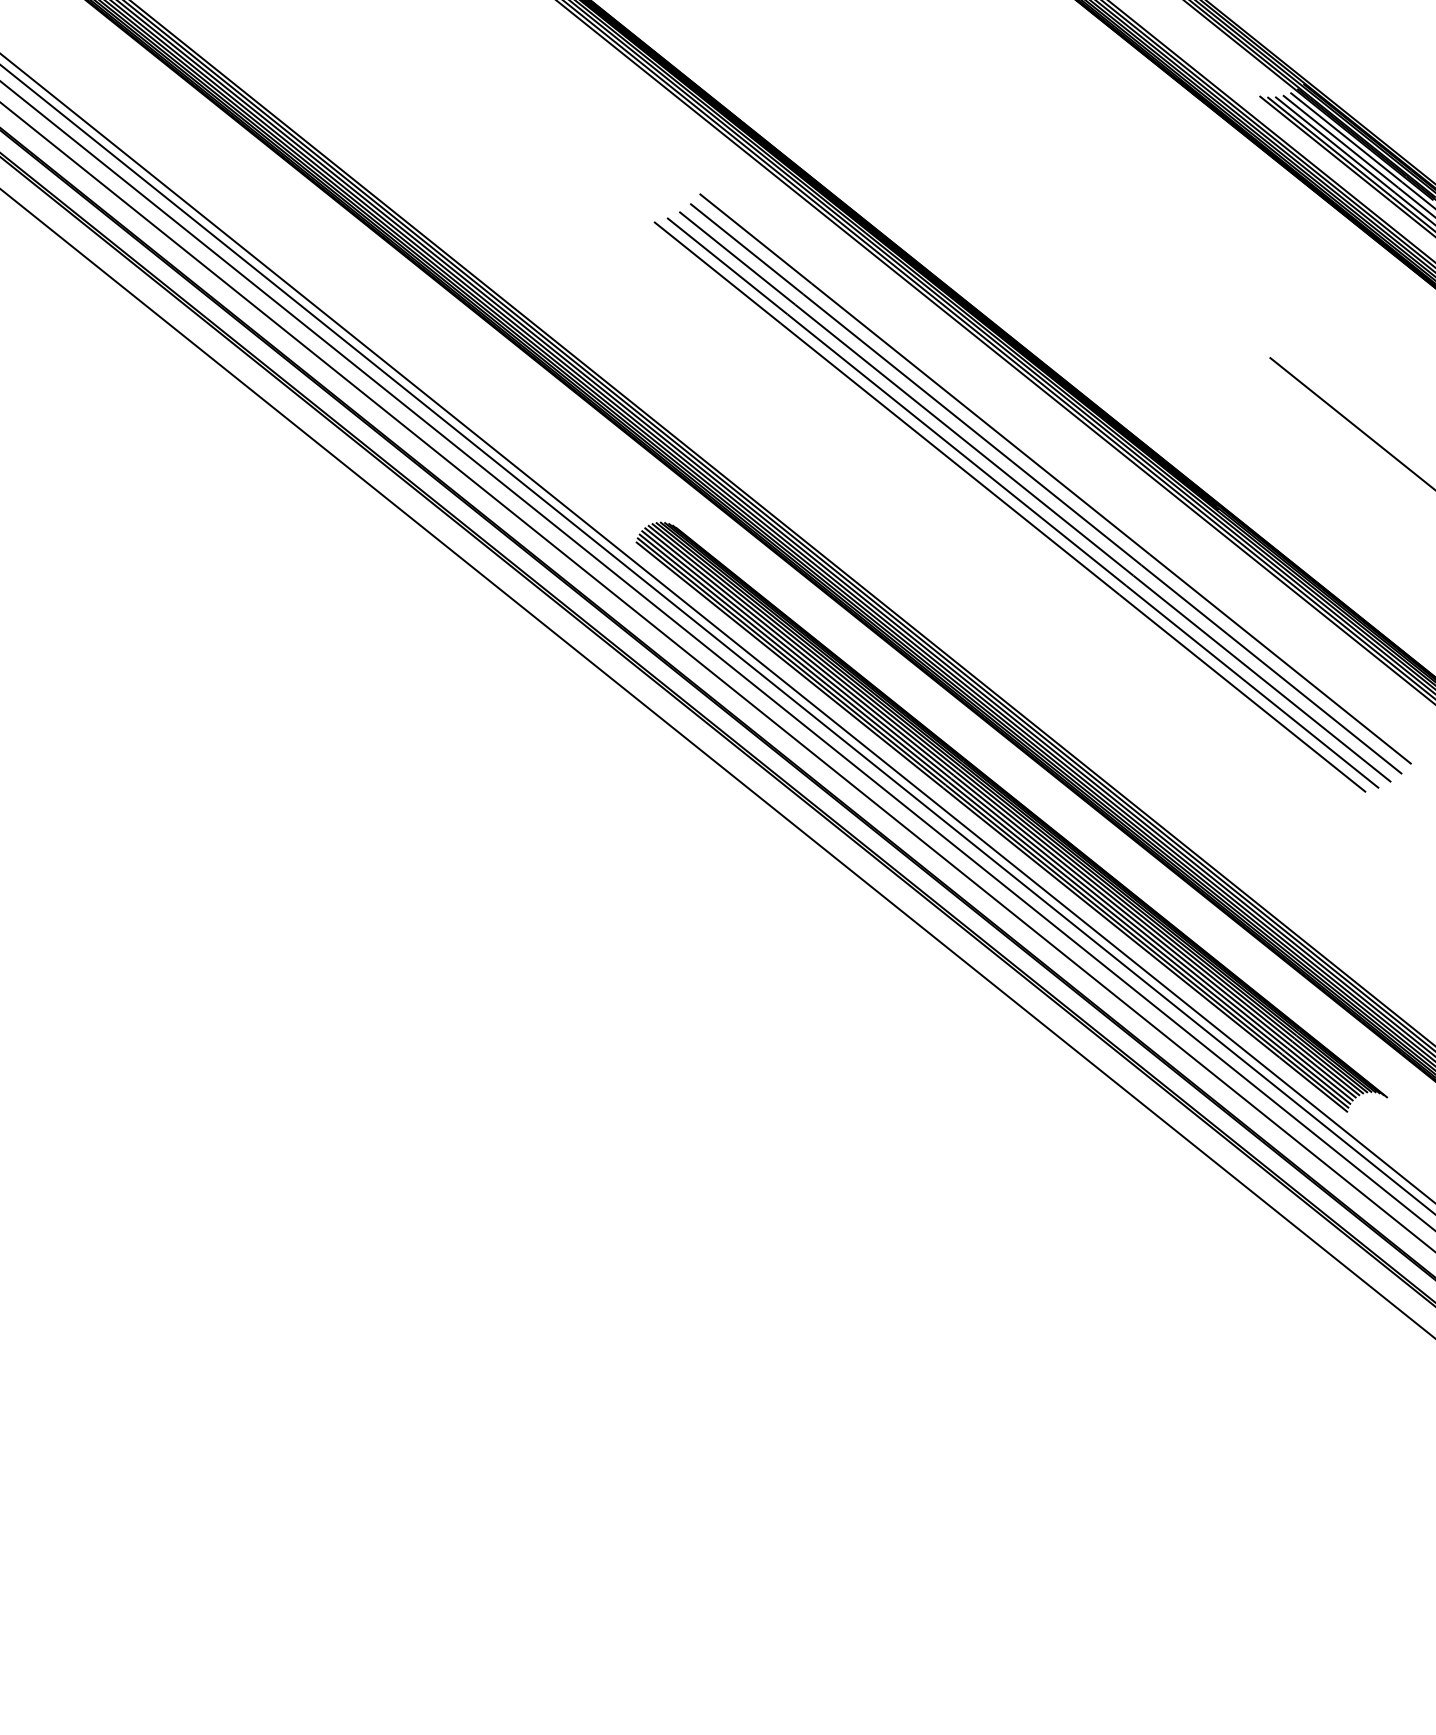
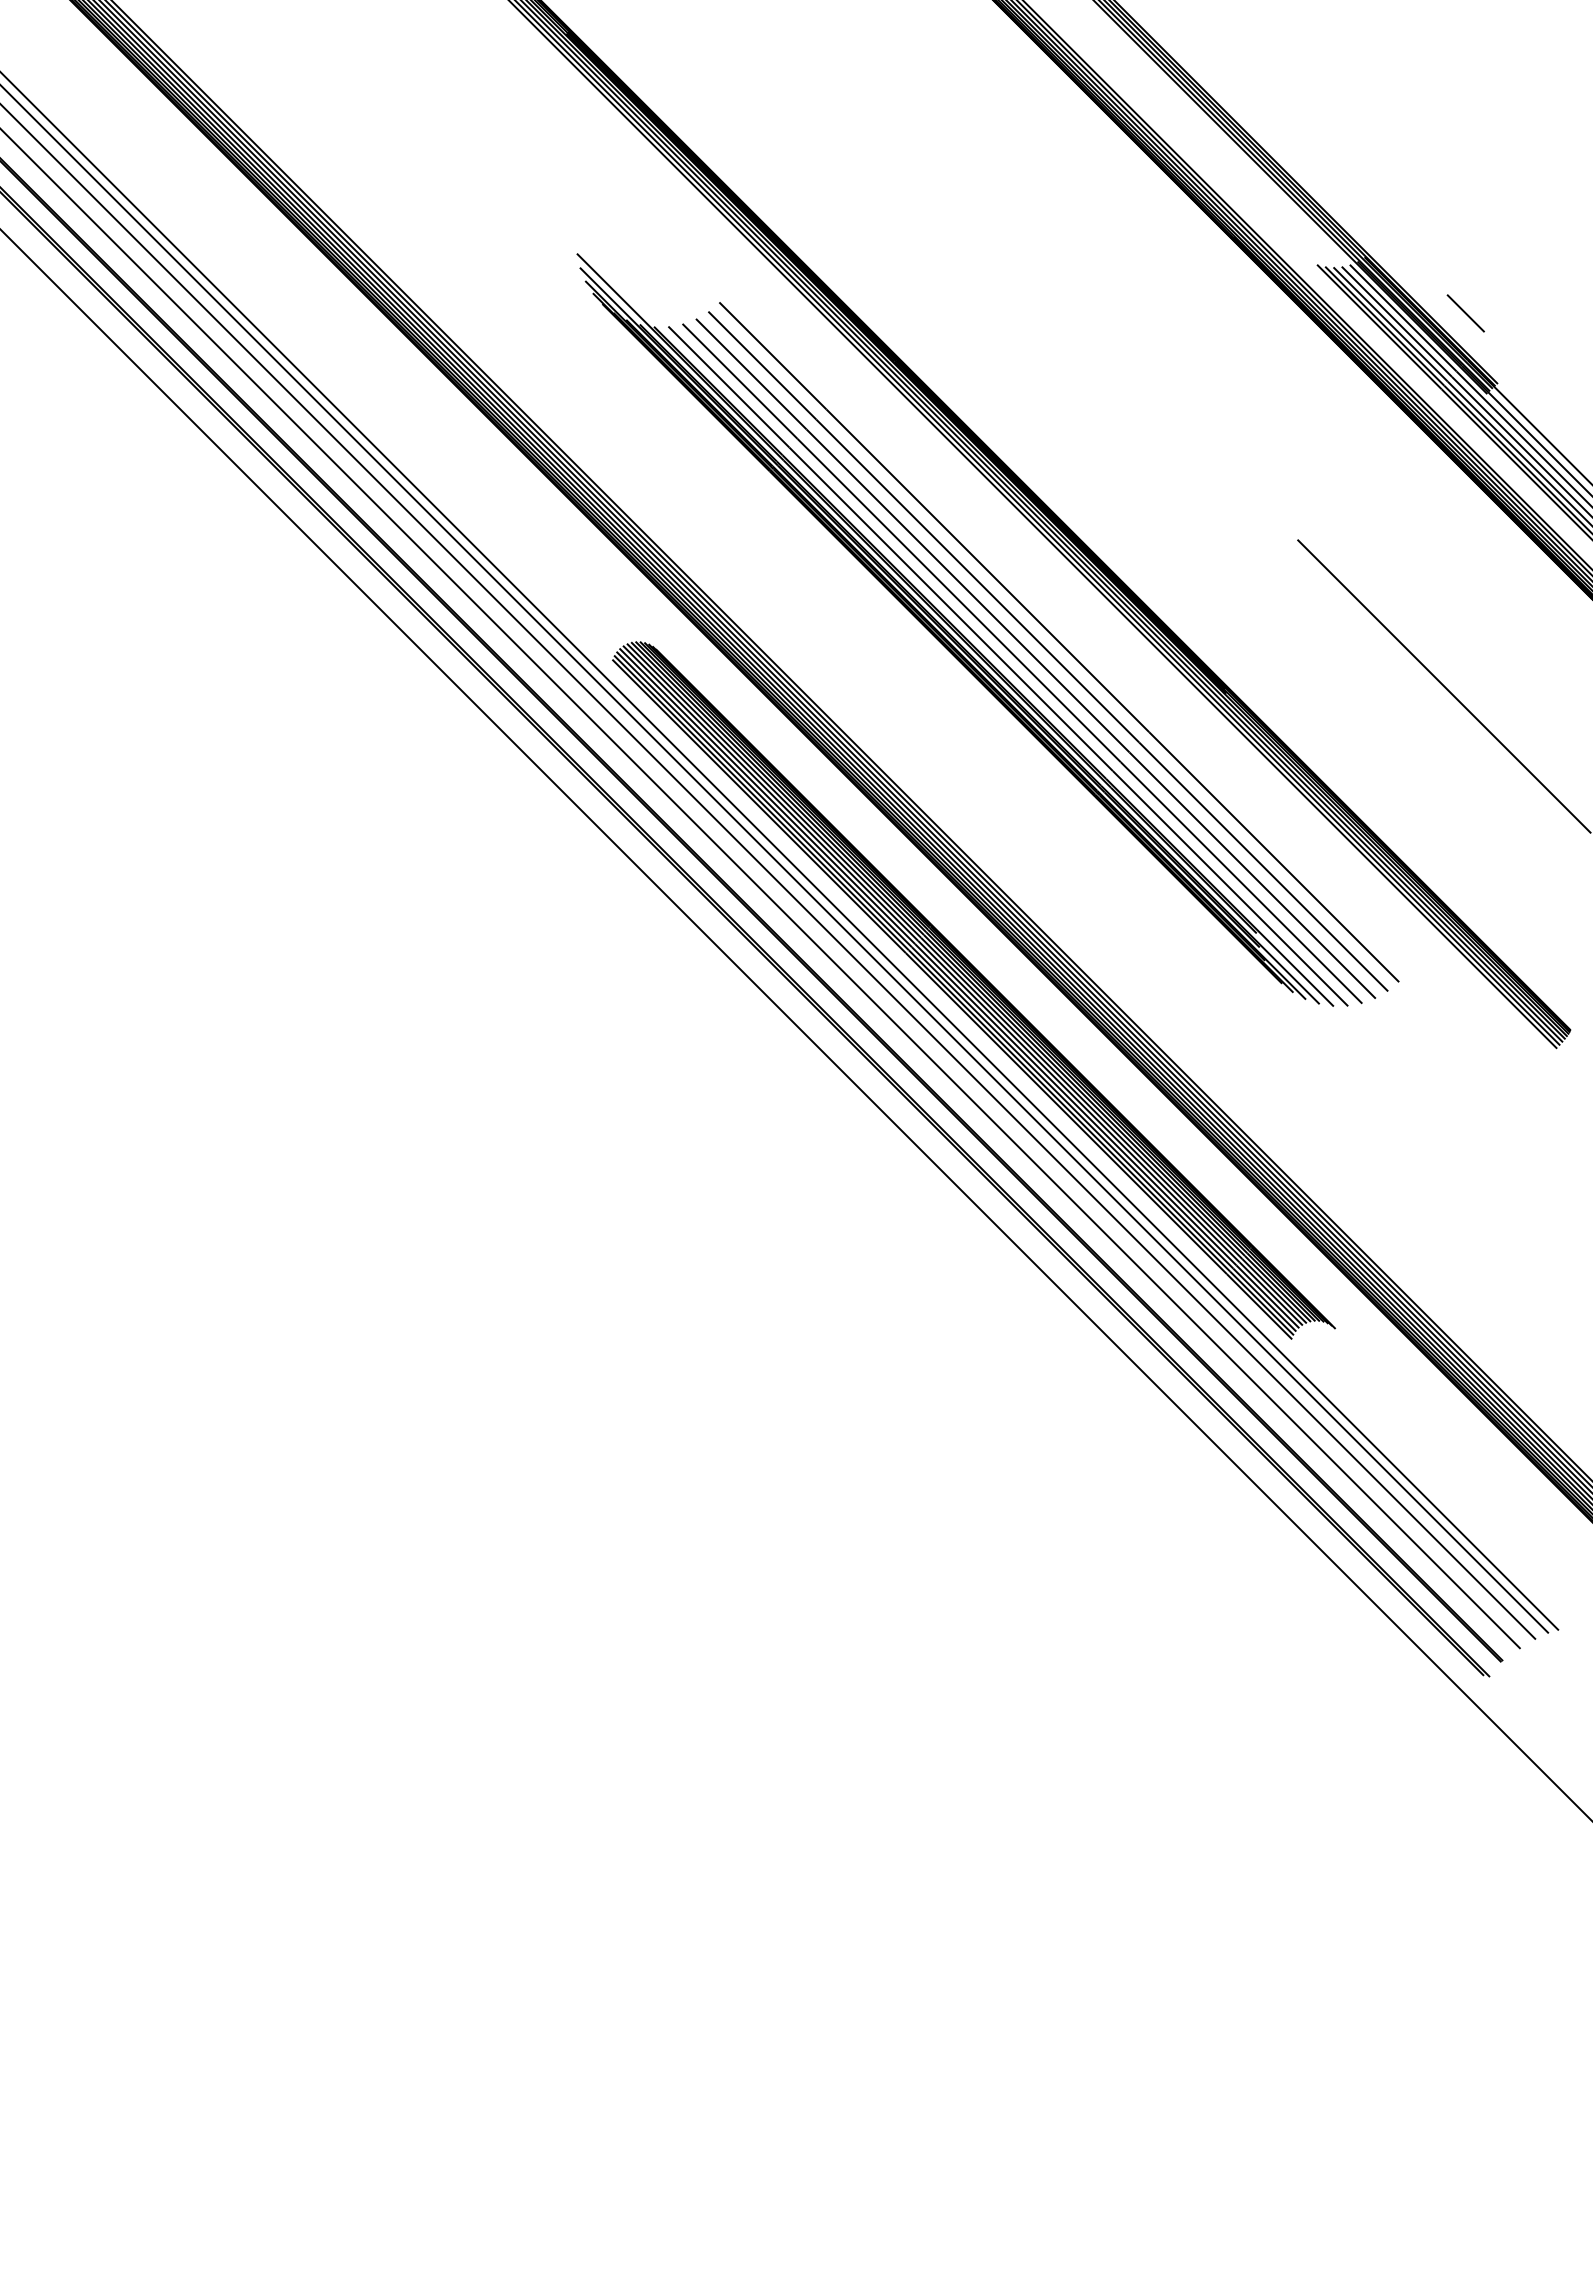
line: (1404, 126) -> (1465, 313), added
part: (956, 477) -> (955, 629), added

